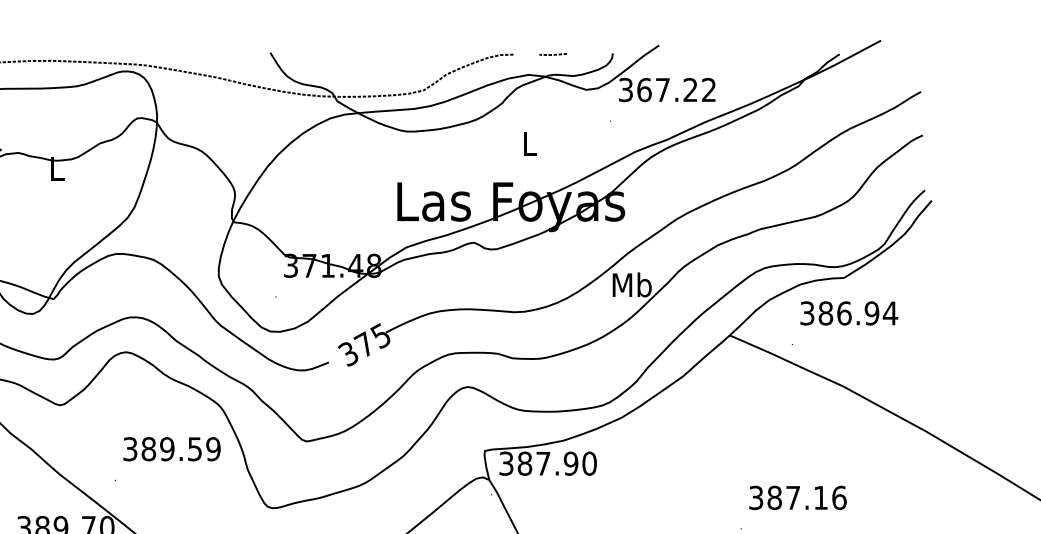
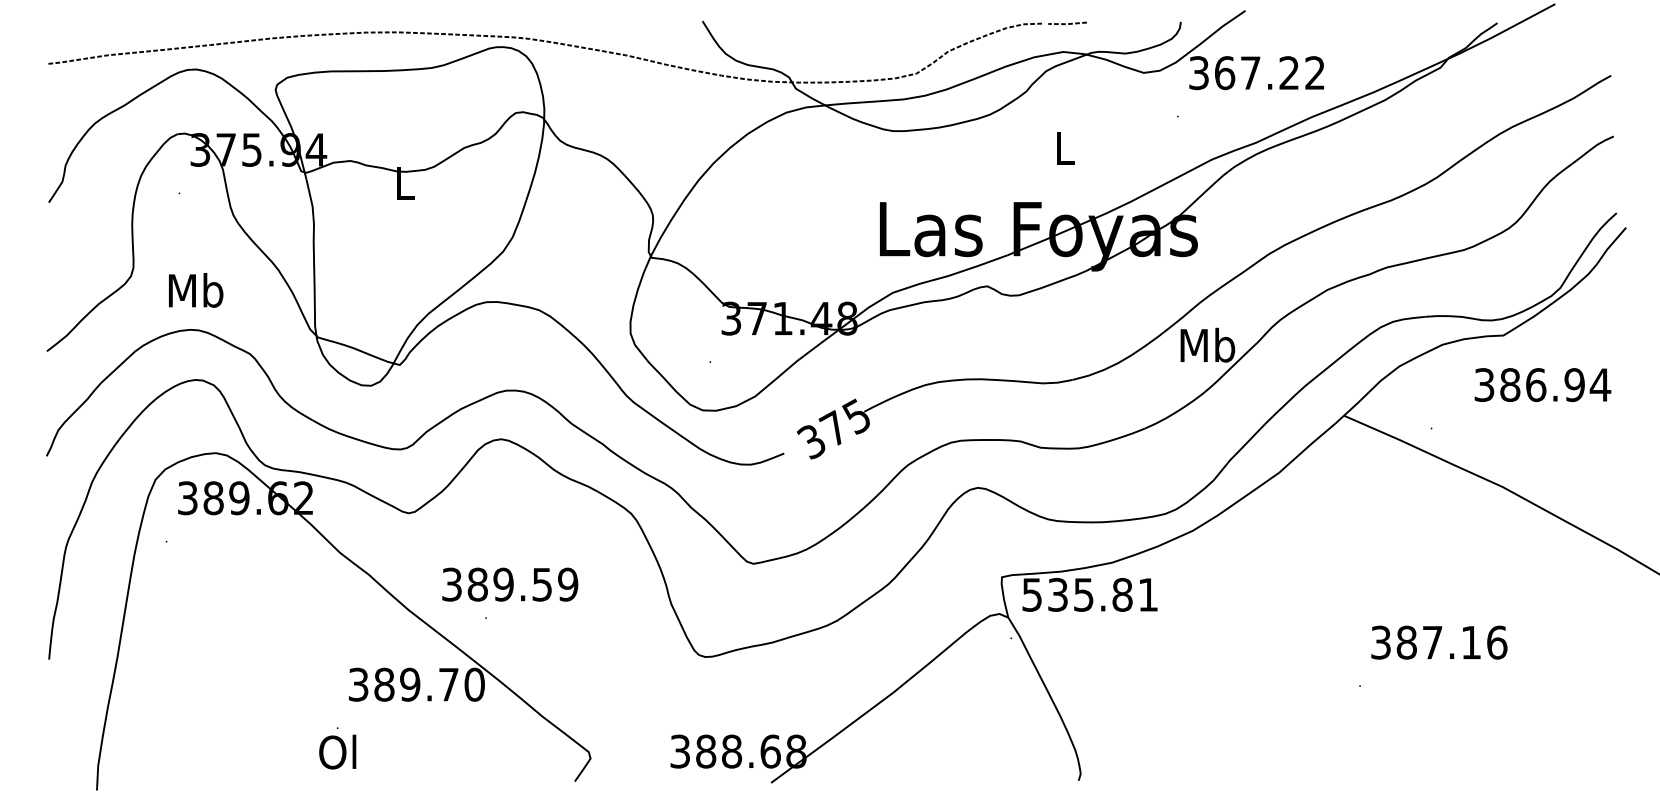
line: (553, 54) -> (1068, 23), moved
text: (848, 313) -> (1542, 384), moved
text: (172, 449) -> (510, 584), moved
text: (548, 463) -> (1090, 594), 387.90 -> 535.81

